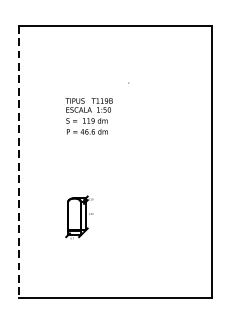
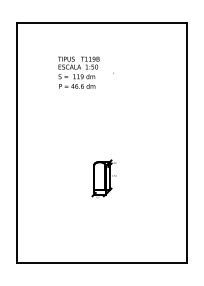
text: (88, 116) -> (78, 72), moved
line: (18, 162) -> (16, 143), dashed -> solid
part: (78, 216) -> (103, 178), moved

